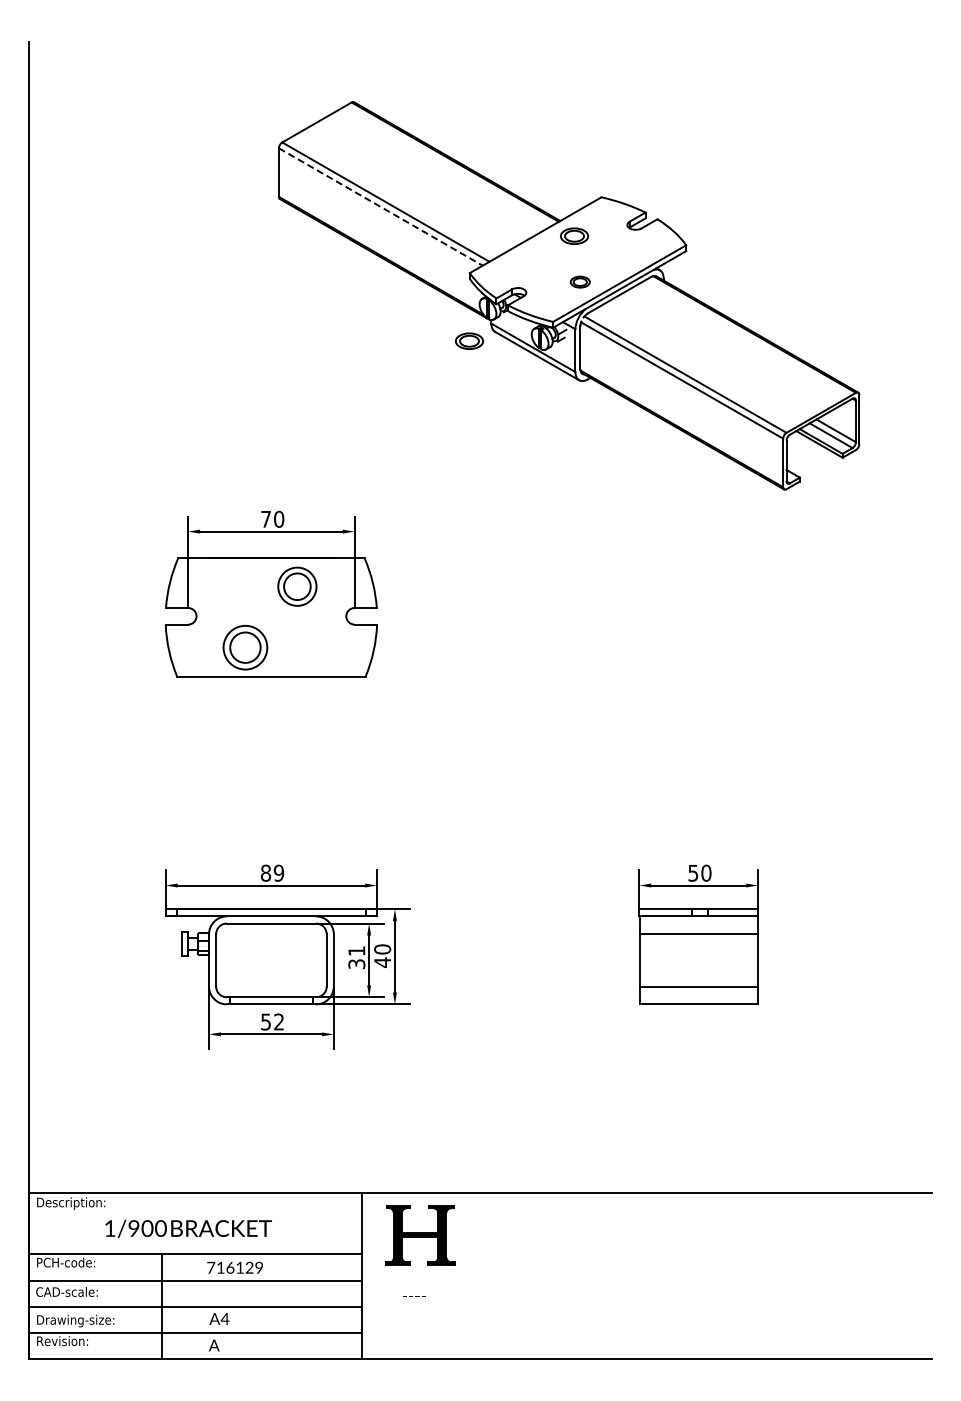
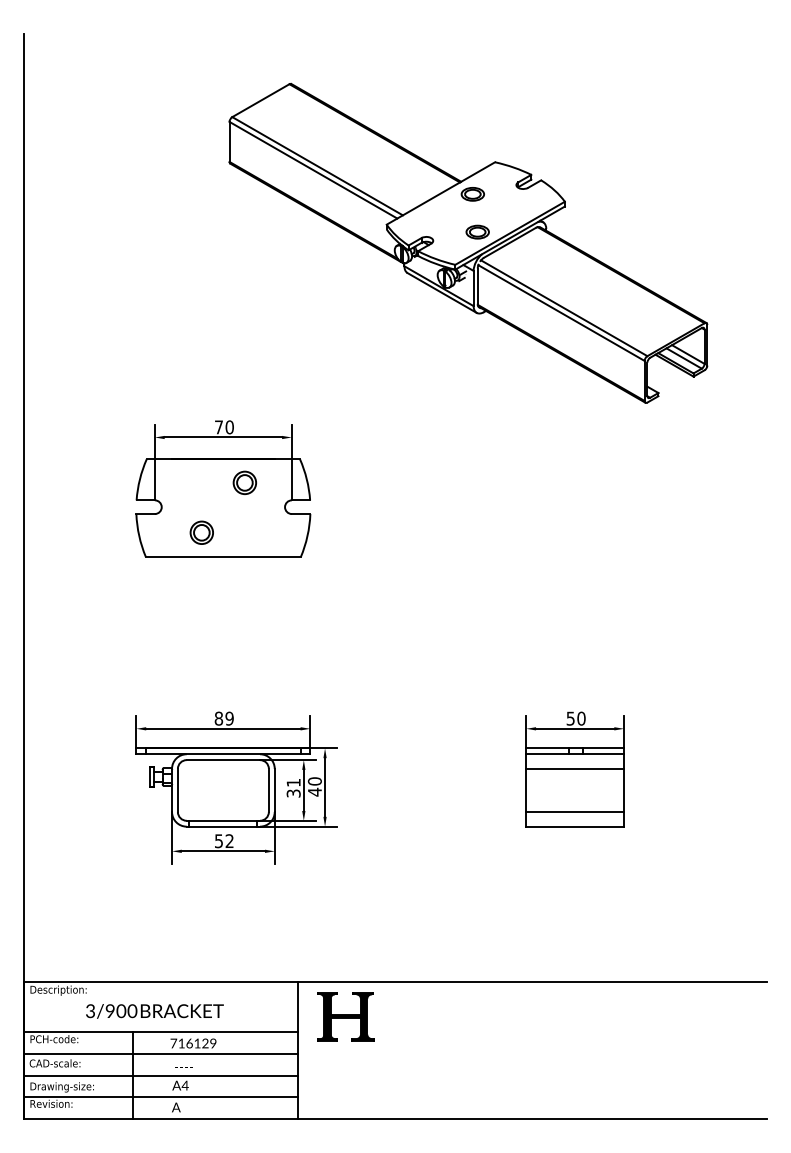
line: (380, 206) -> (313, 169), dashed -> solid
part: (579, 281) -> (476, 231), size x1.43
part: (469, 340) -> (386, 280), removed
part: (297, 586) -> (244, 482), size x0.71
part: (244, 646) -> (201, 532), size x0.62
text: (109, 1228) -> (90, 1011), 1/900 -> 3/900
text: (414, 1296) -> (183, 1067), moved

